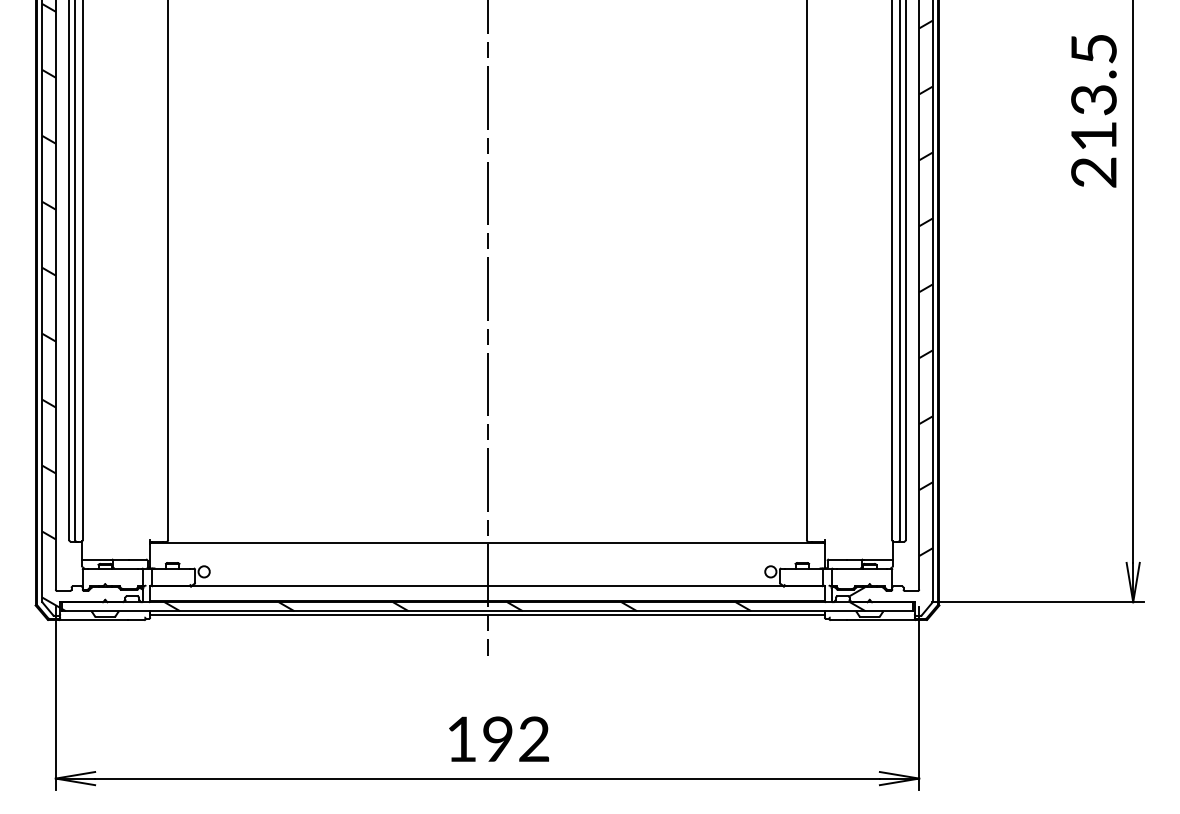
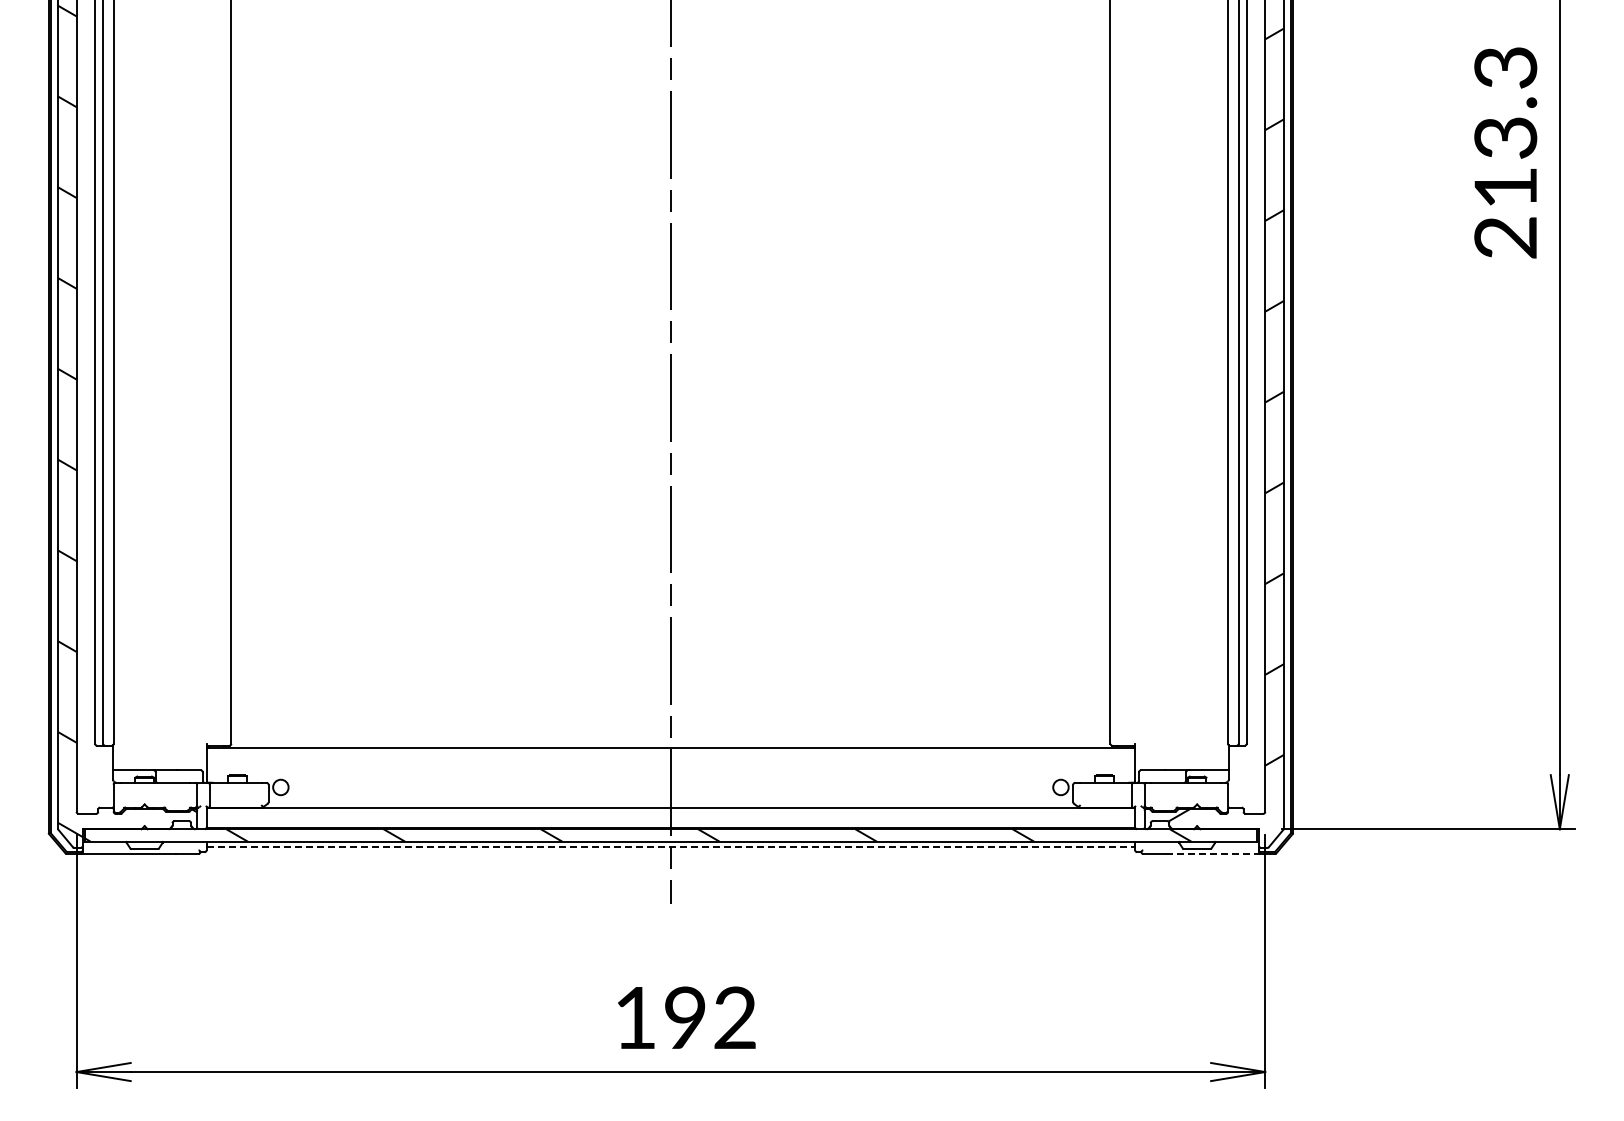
text: (1093, 48) -> (1505, 67), 213.5 -> 213.3
line: (487, 614) -> (671, 846), solid -> dashed
line: (882, 620) -> (1214, 854), solid -> dashed

